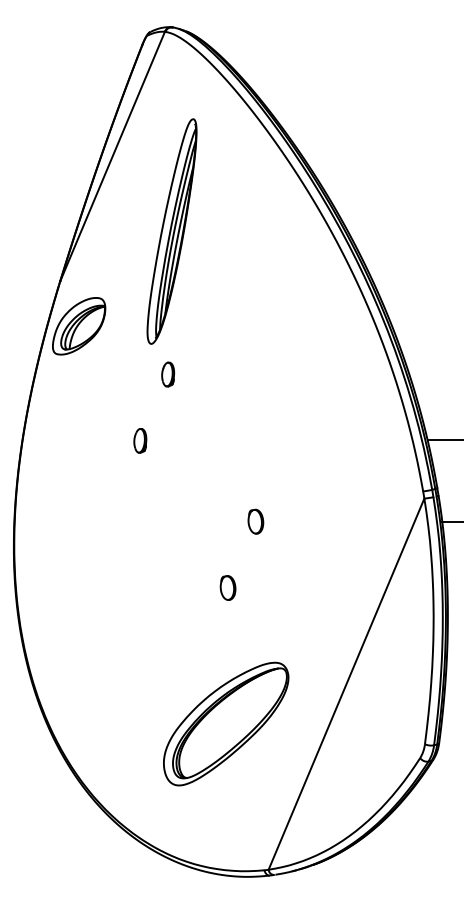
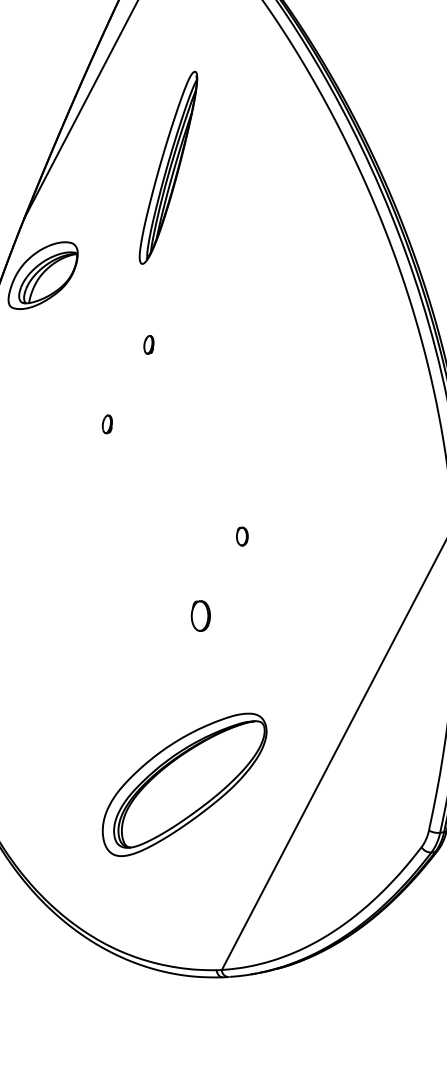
part: (171, 231) -> (167, 167), size x0.7
part: (168, 374) -> (149, 344), size x0.6
part: (140, 440) -> (107, 423), size x0.6
part: (255, 521) -> (241, 536), size x0.6

